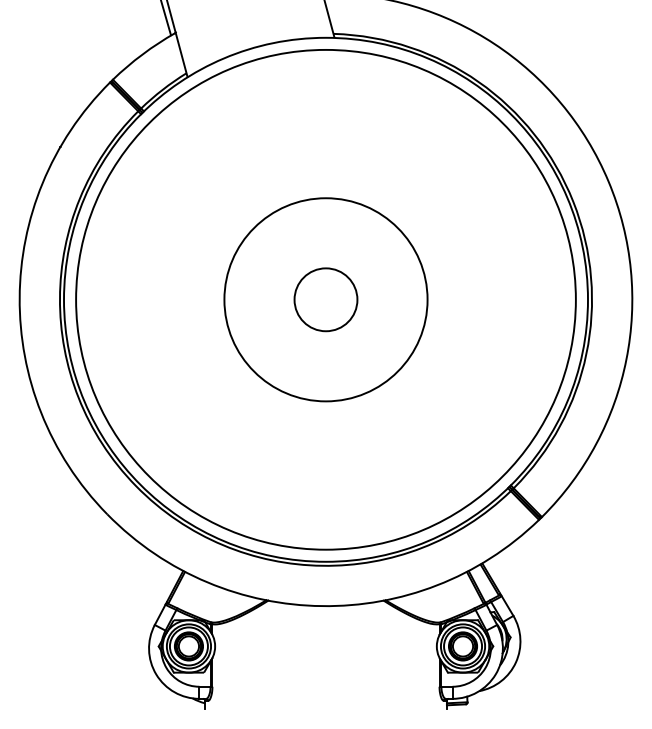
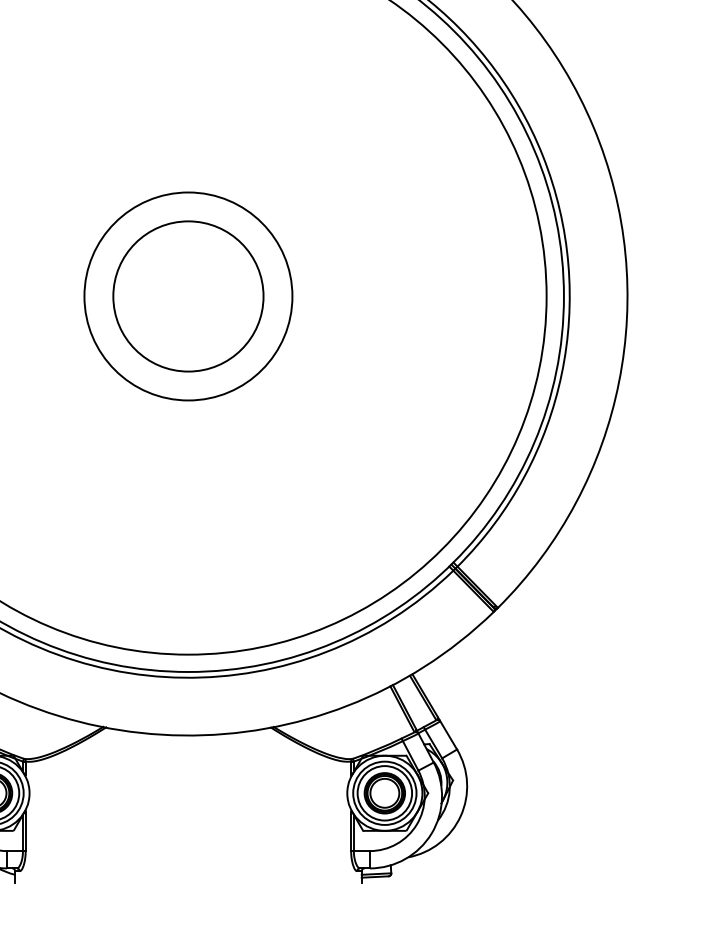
circle: (325, 299) -> (187, 296), size x0.71
circle: (325, 299) -> (187, 296), size x1.67

